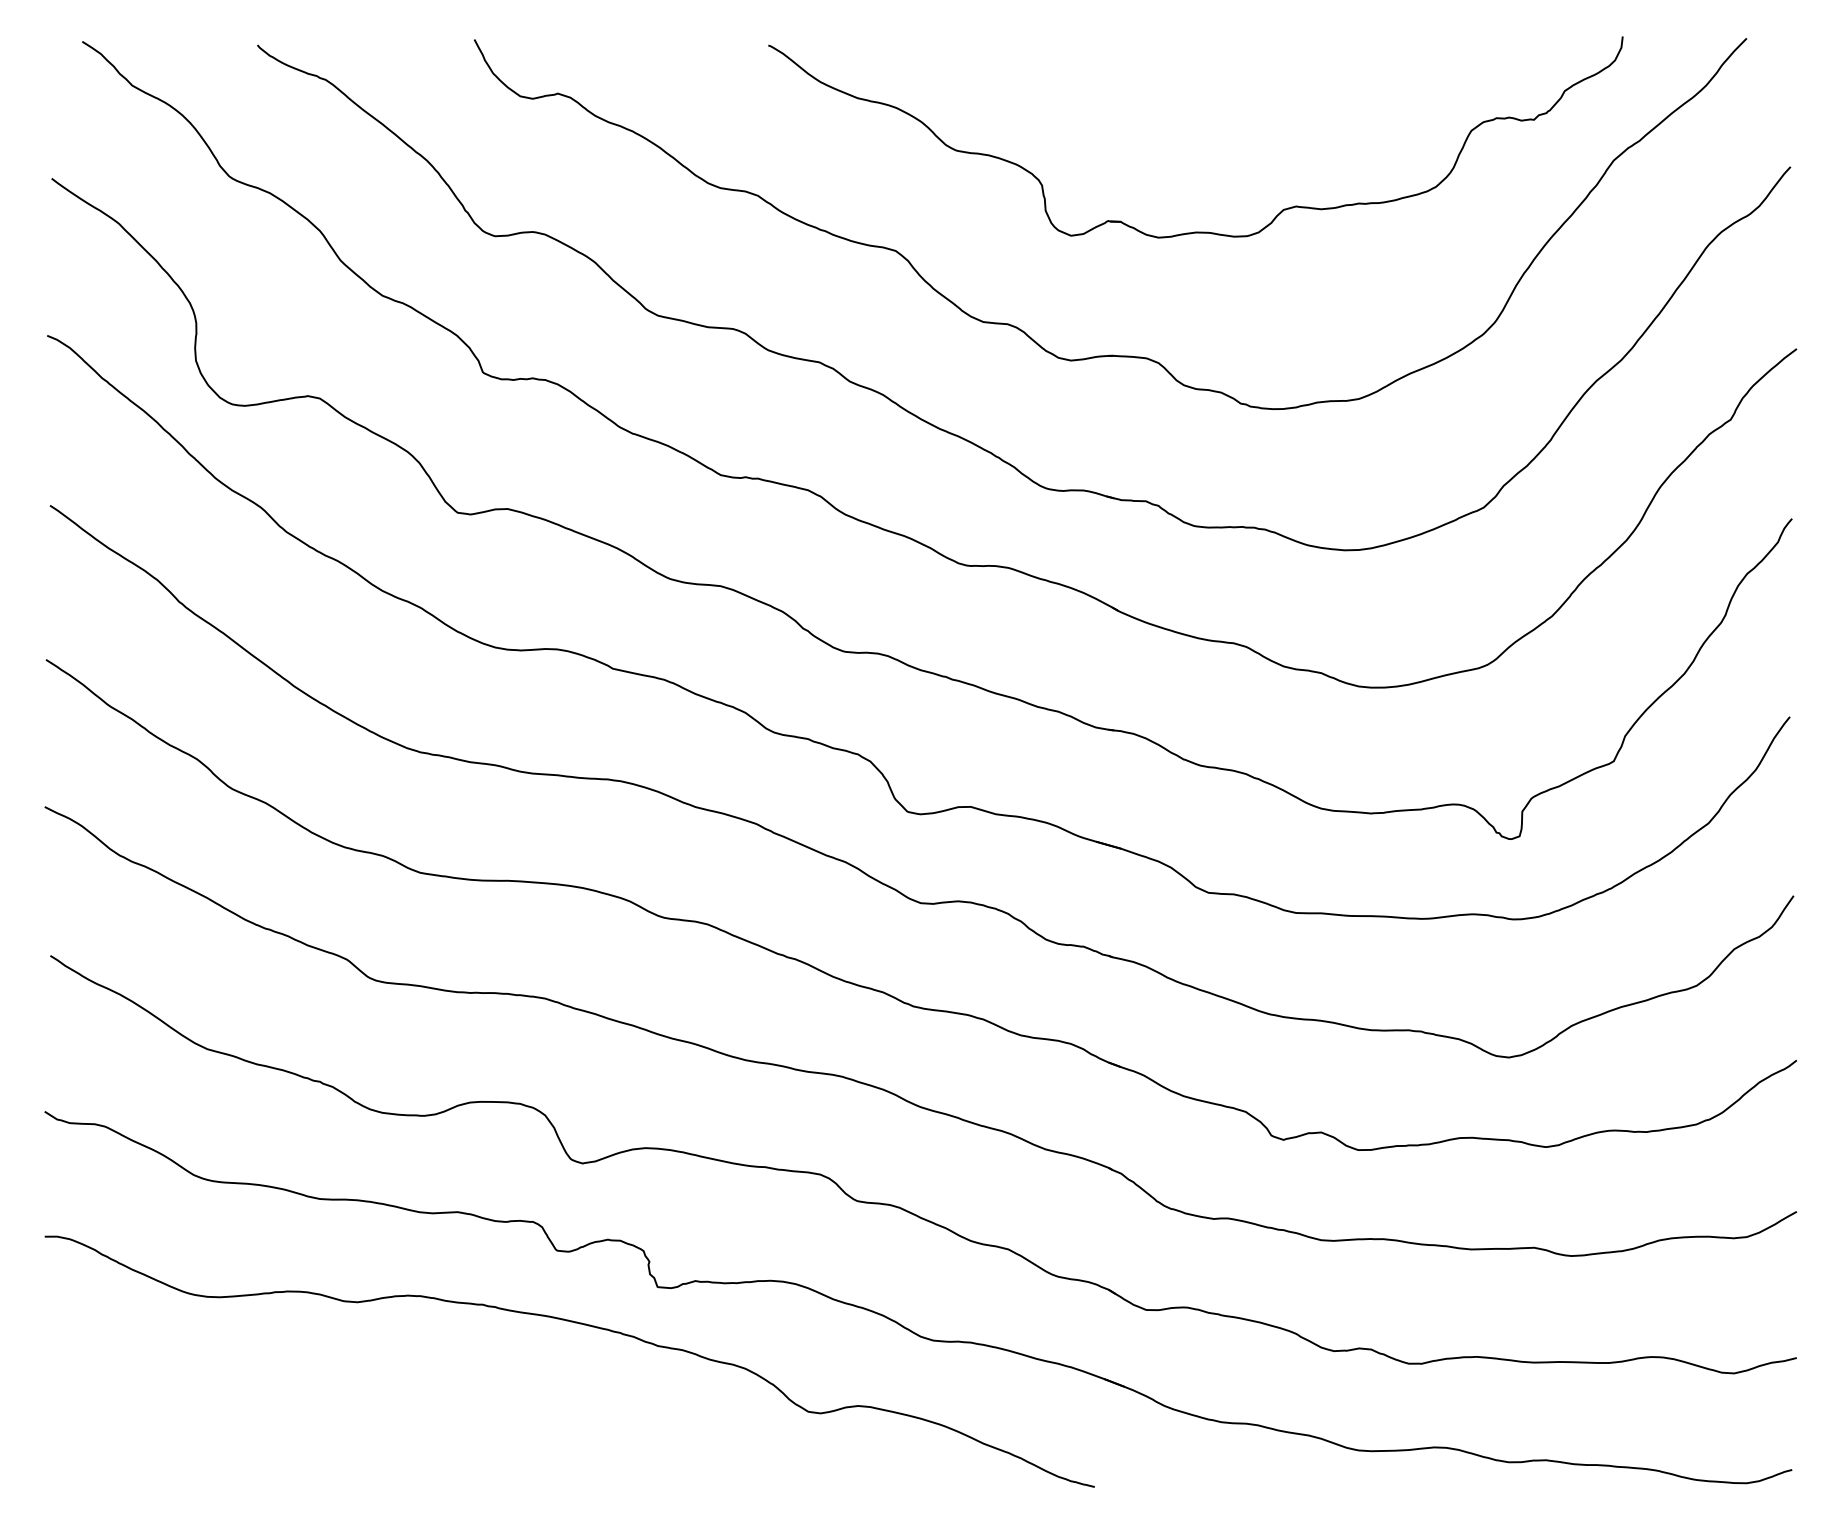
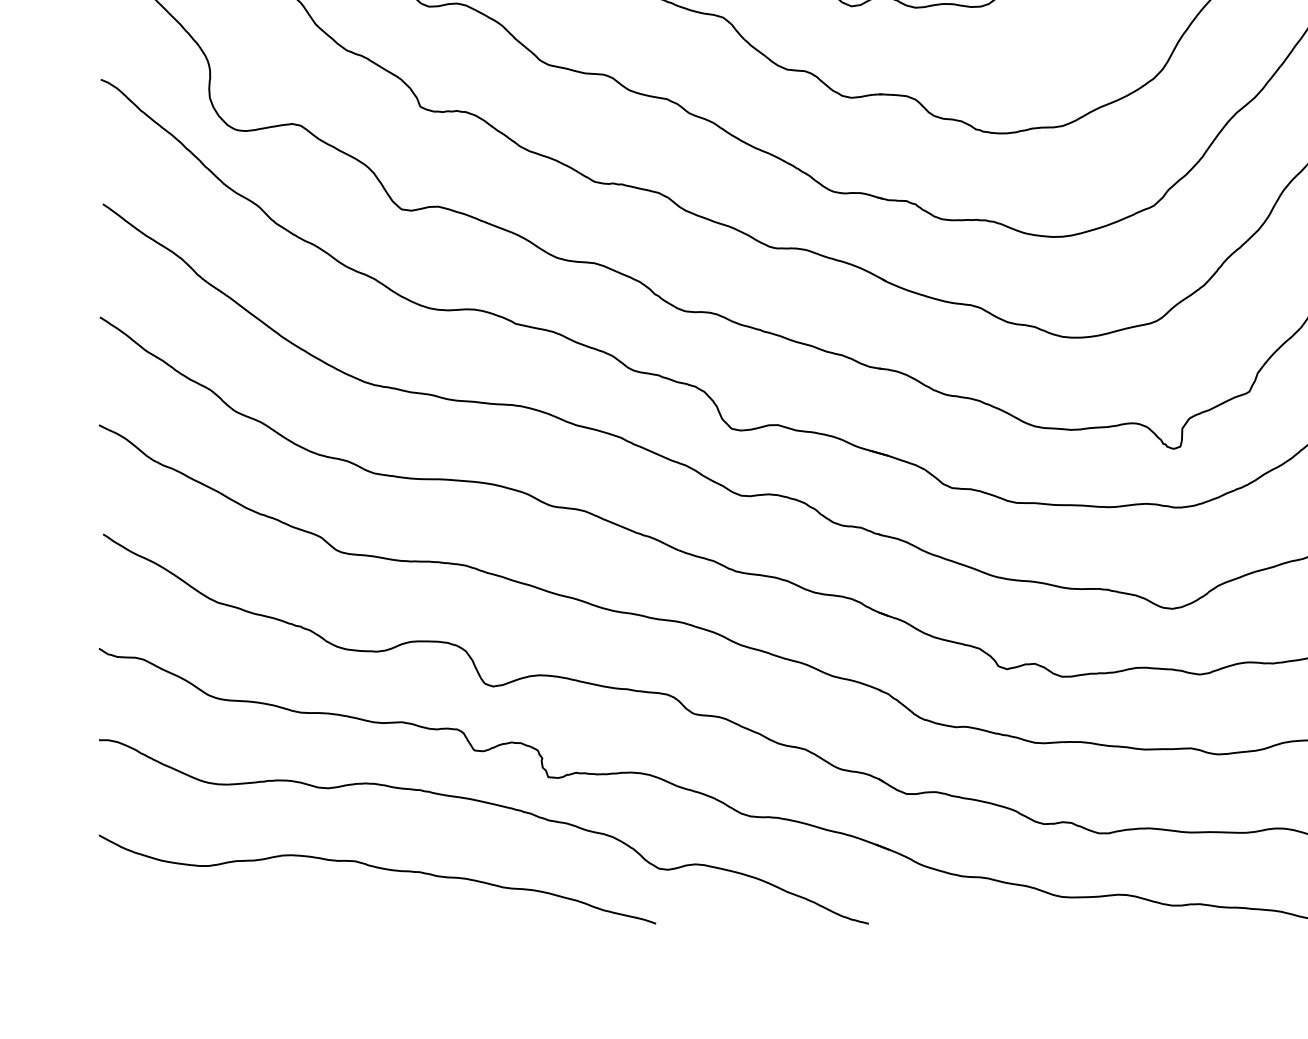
curve: (429, 1412) -> (381, 869), added

